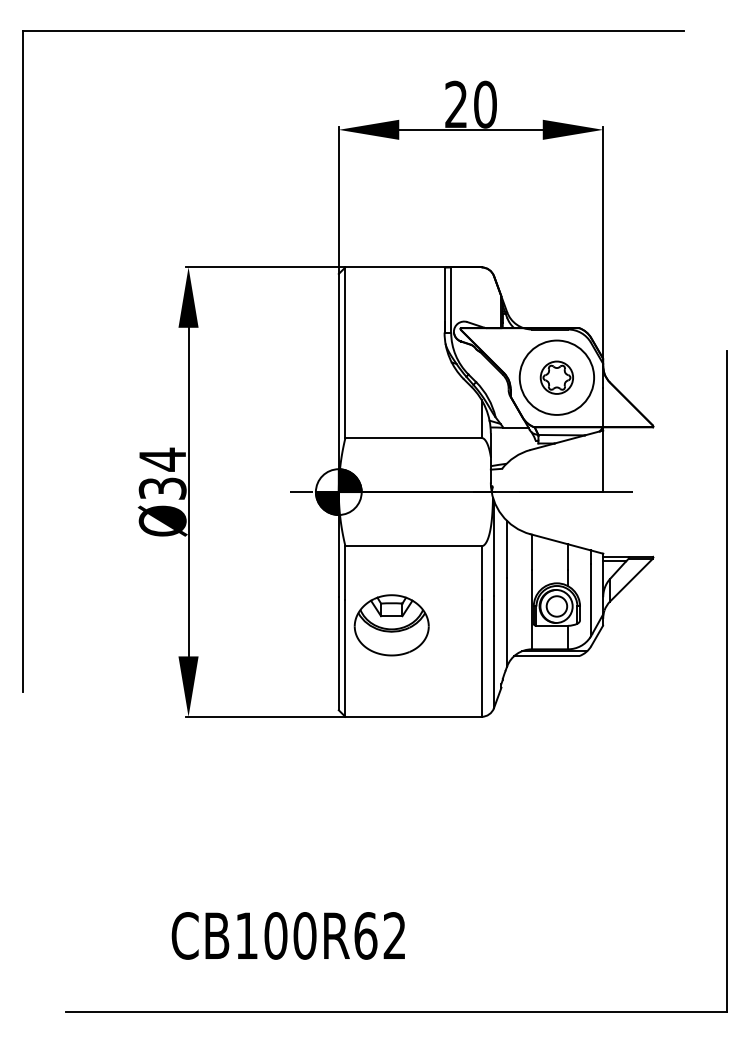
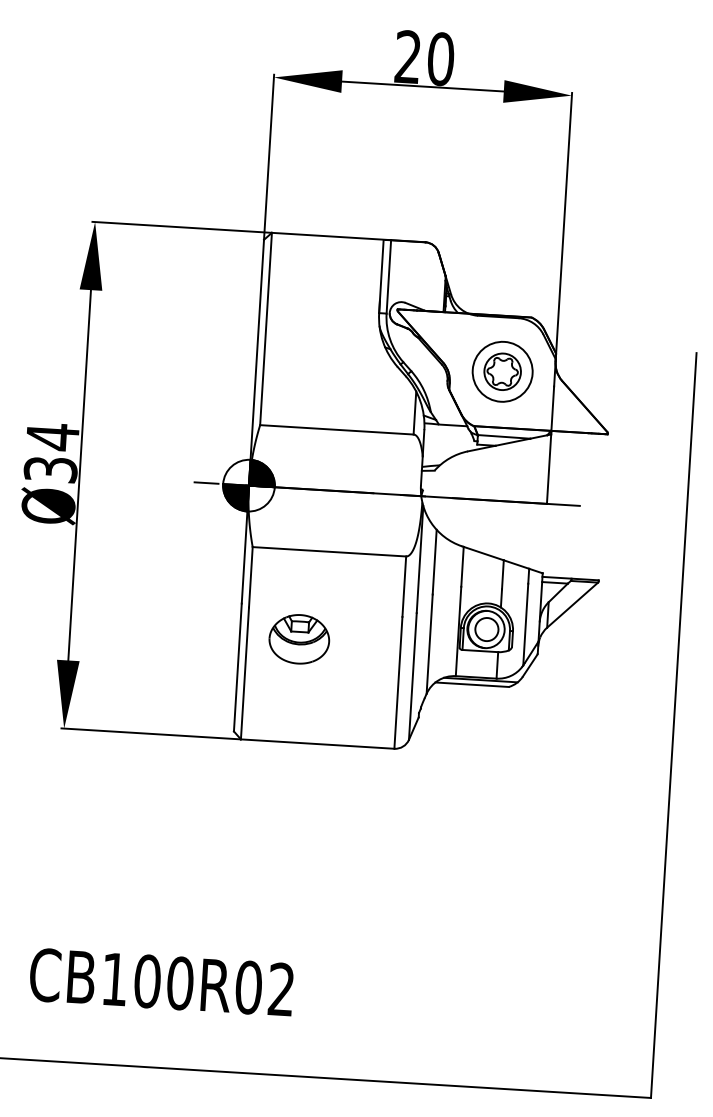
circle: (556, 377) -> (502, 371), size x0.71
part: (391, 624) -> (299, 638), size x0.71
text: (365, 935) -> (248, 987), CB100R62 -> CB100R02

